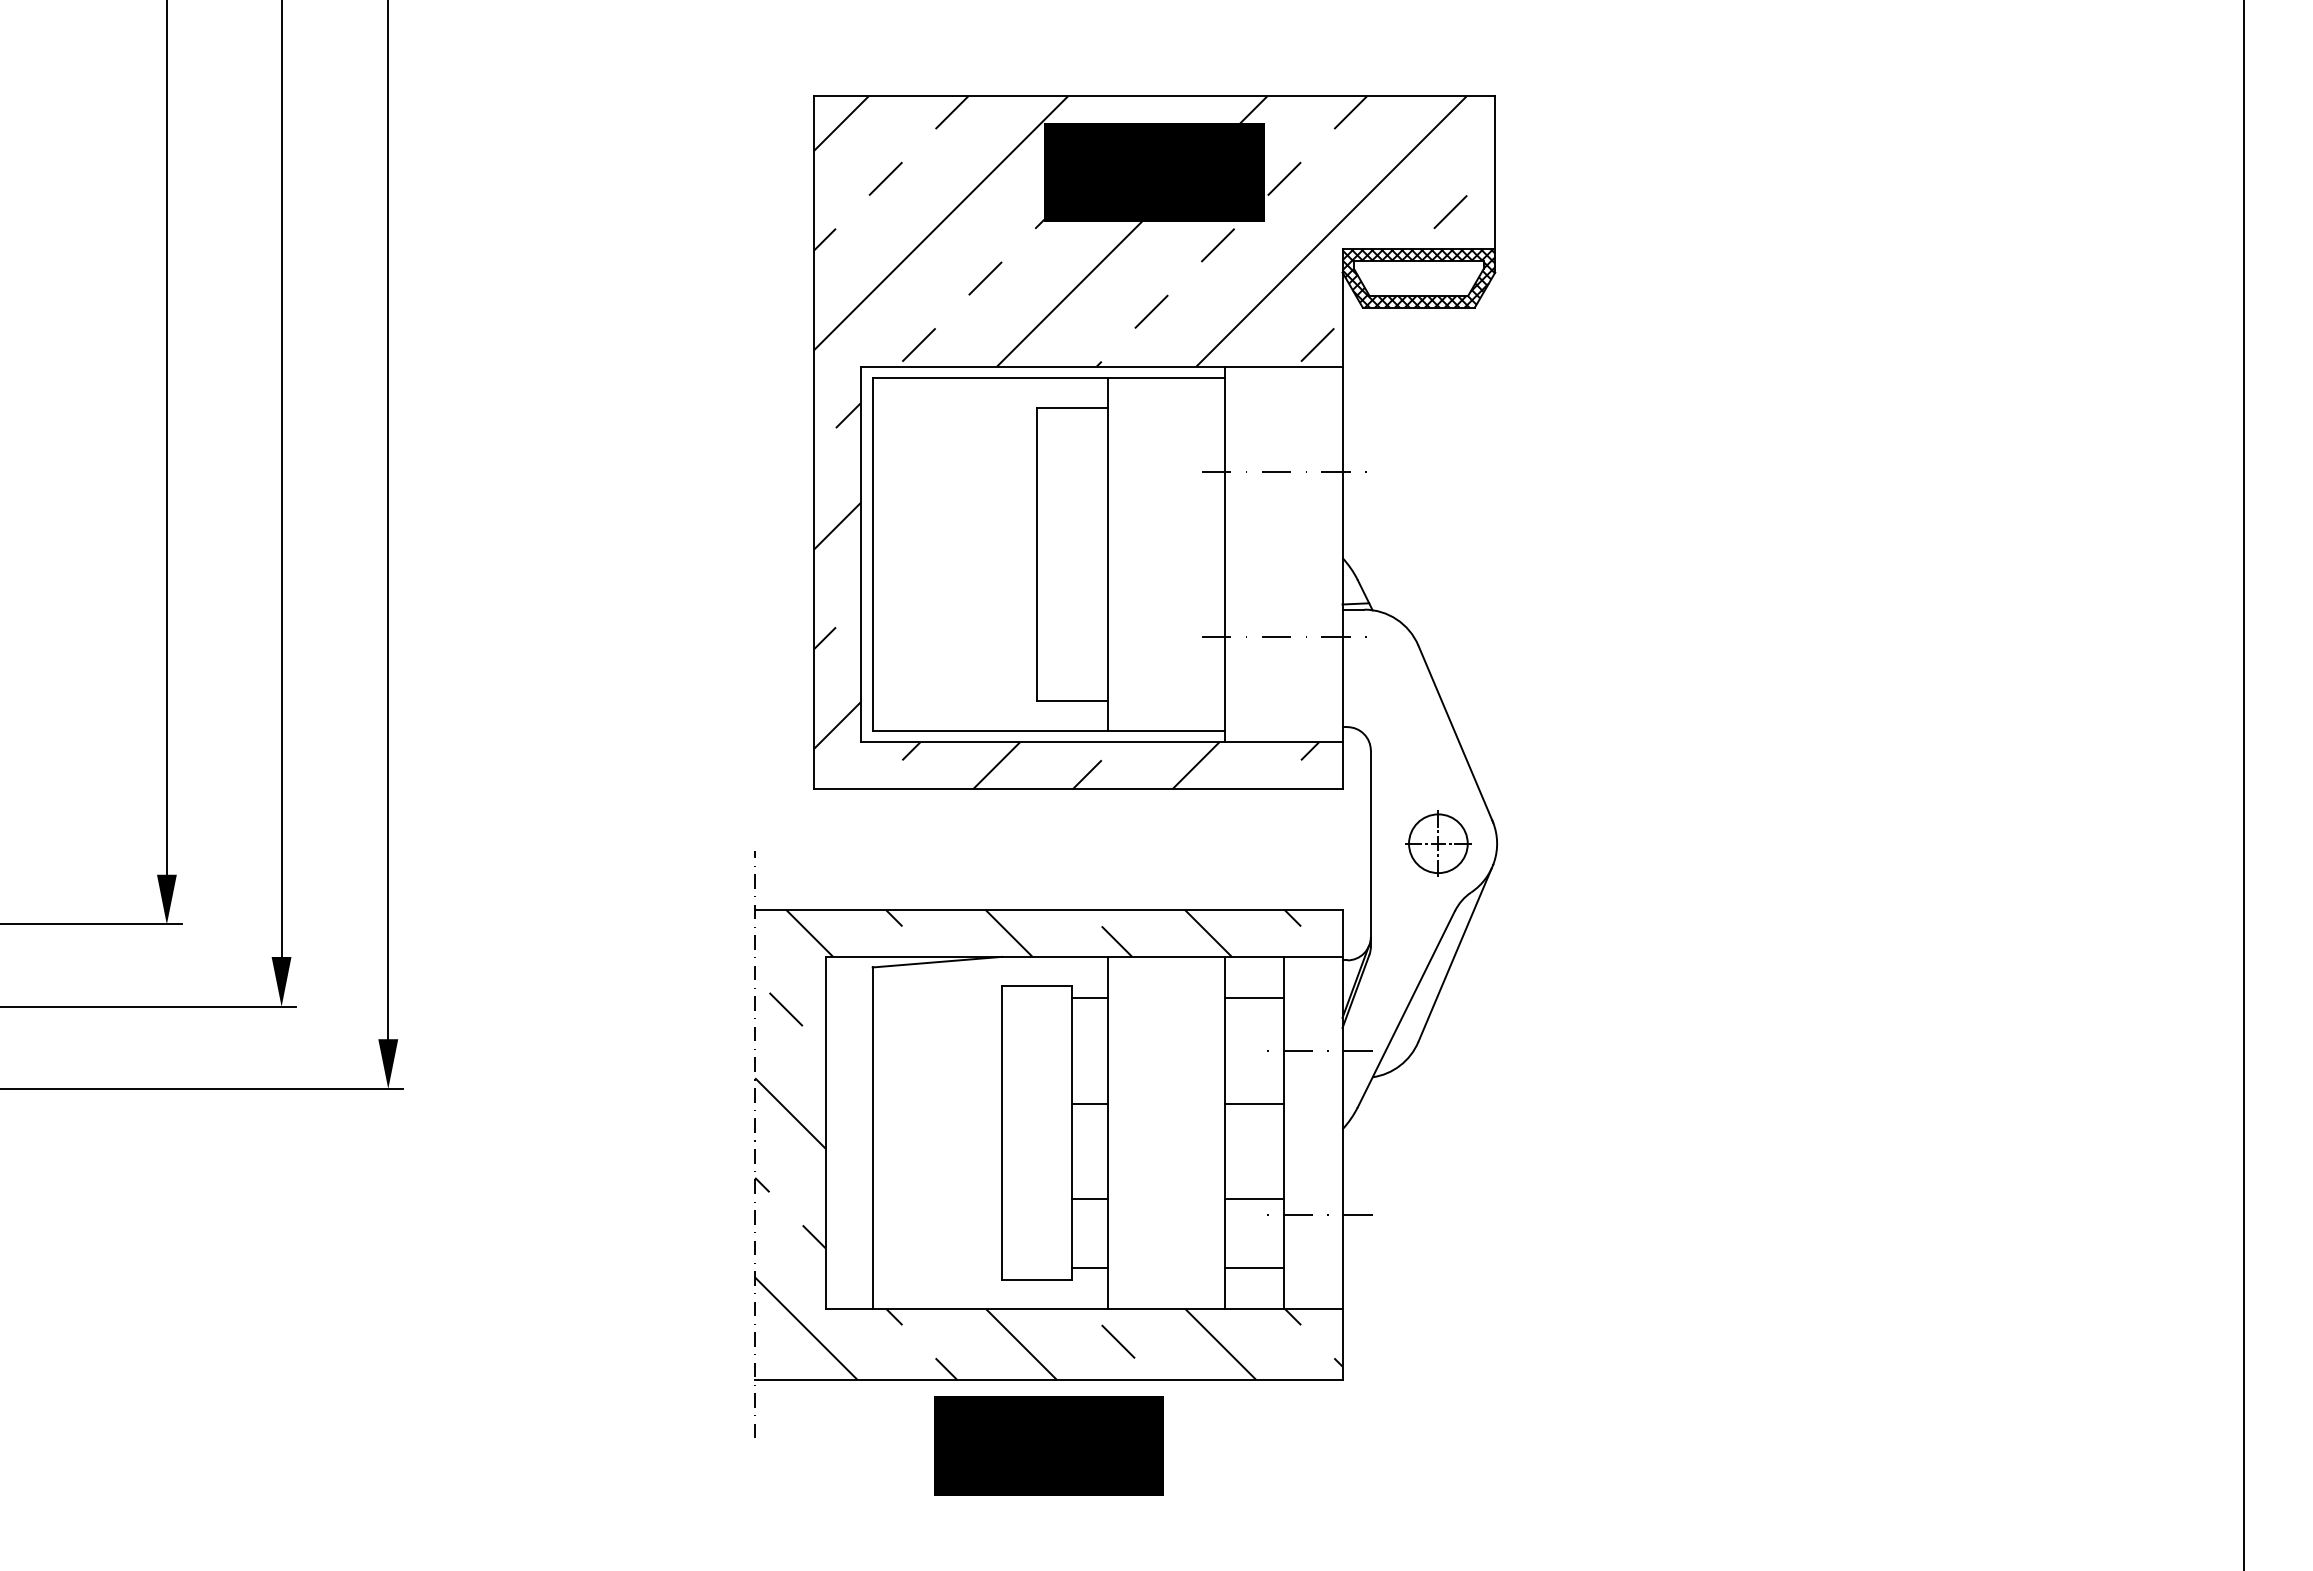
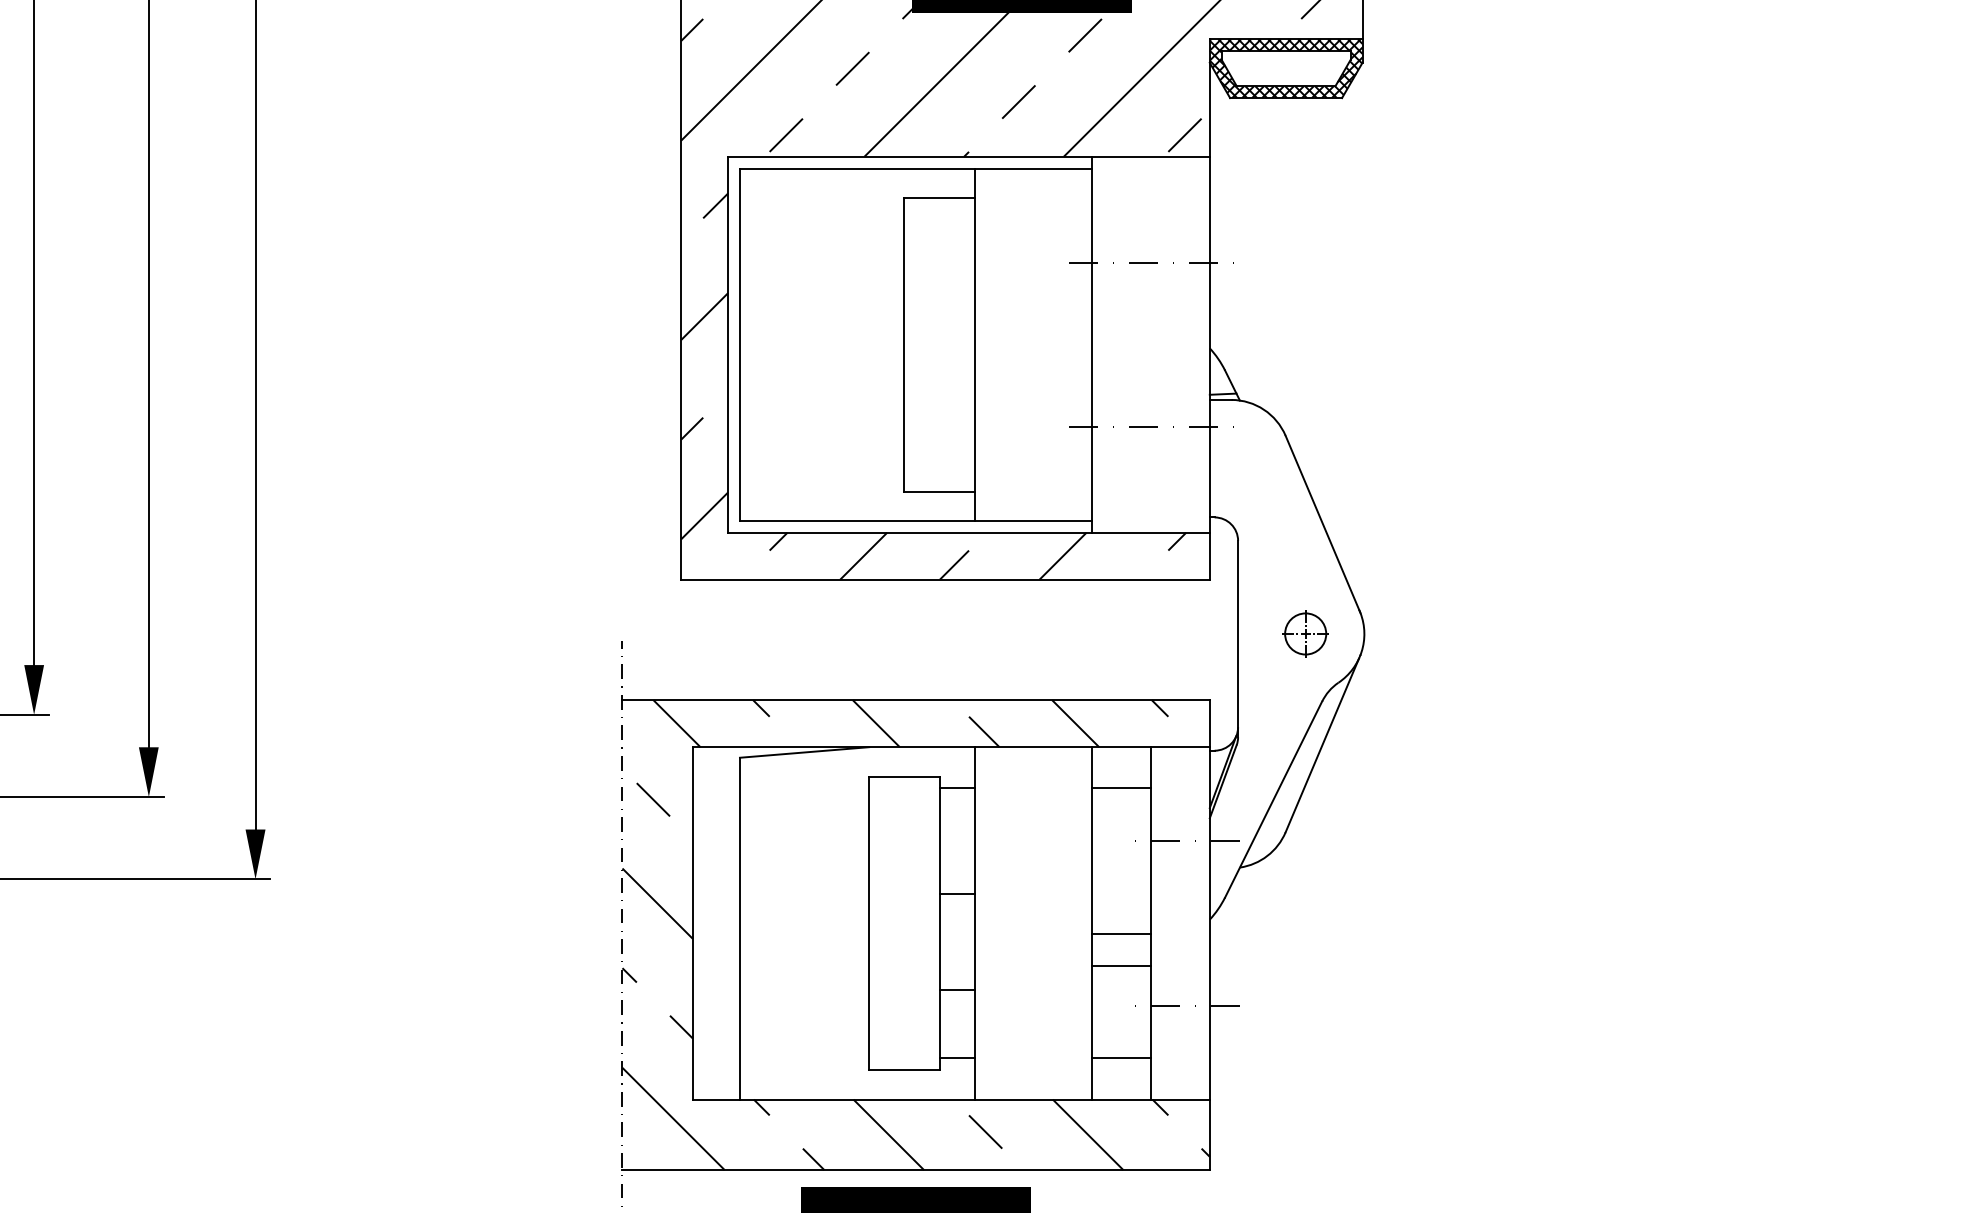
part: (1438, 843) -> (1305, 633), size x0.7
line: (1254, 1103) -> (1121, 965), moved
line: (1254, 1199) -> (1121, 933), moved

